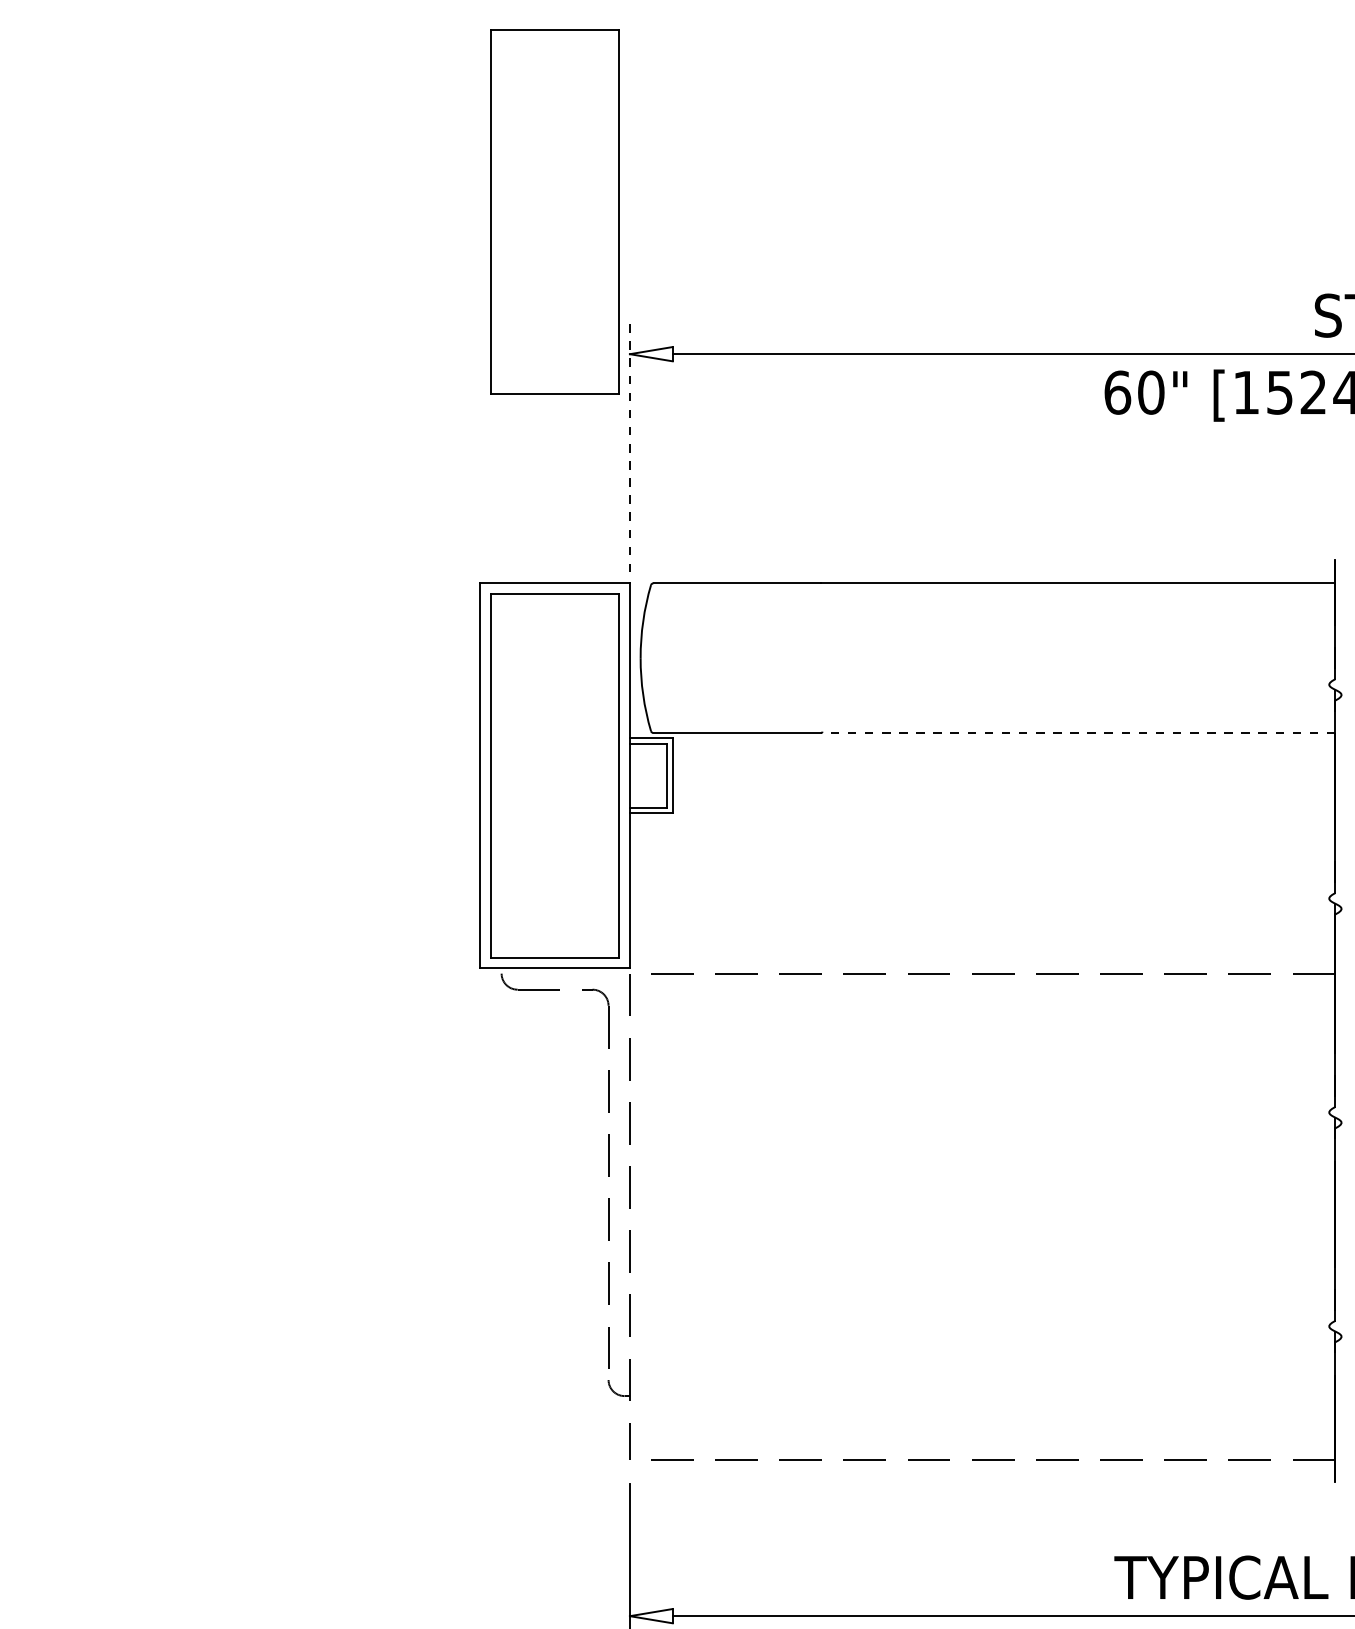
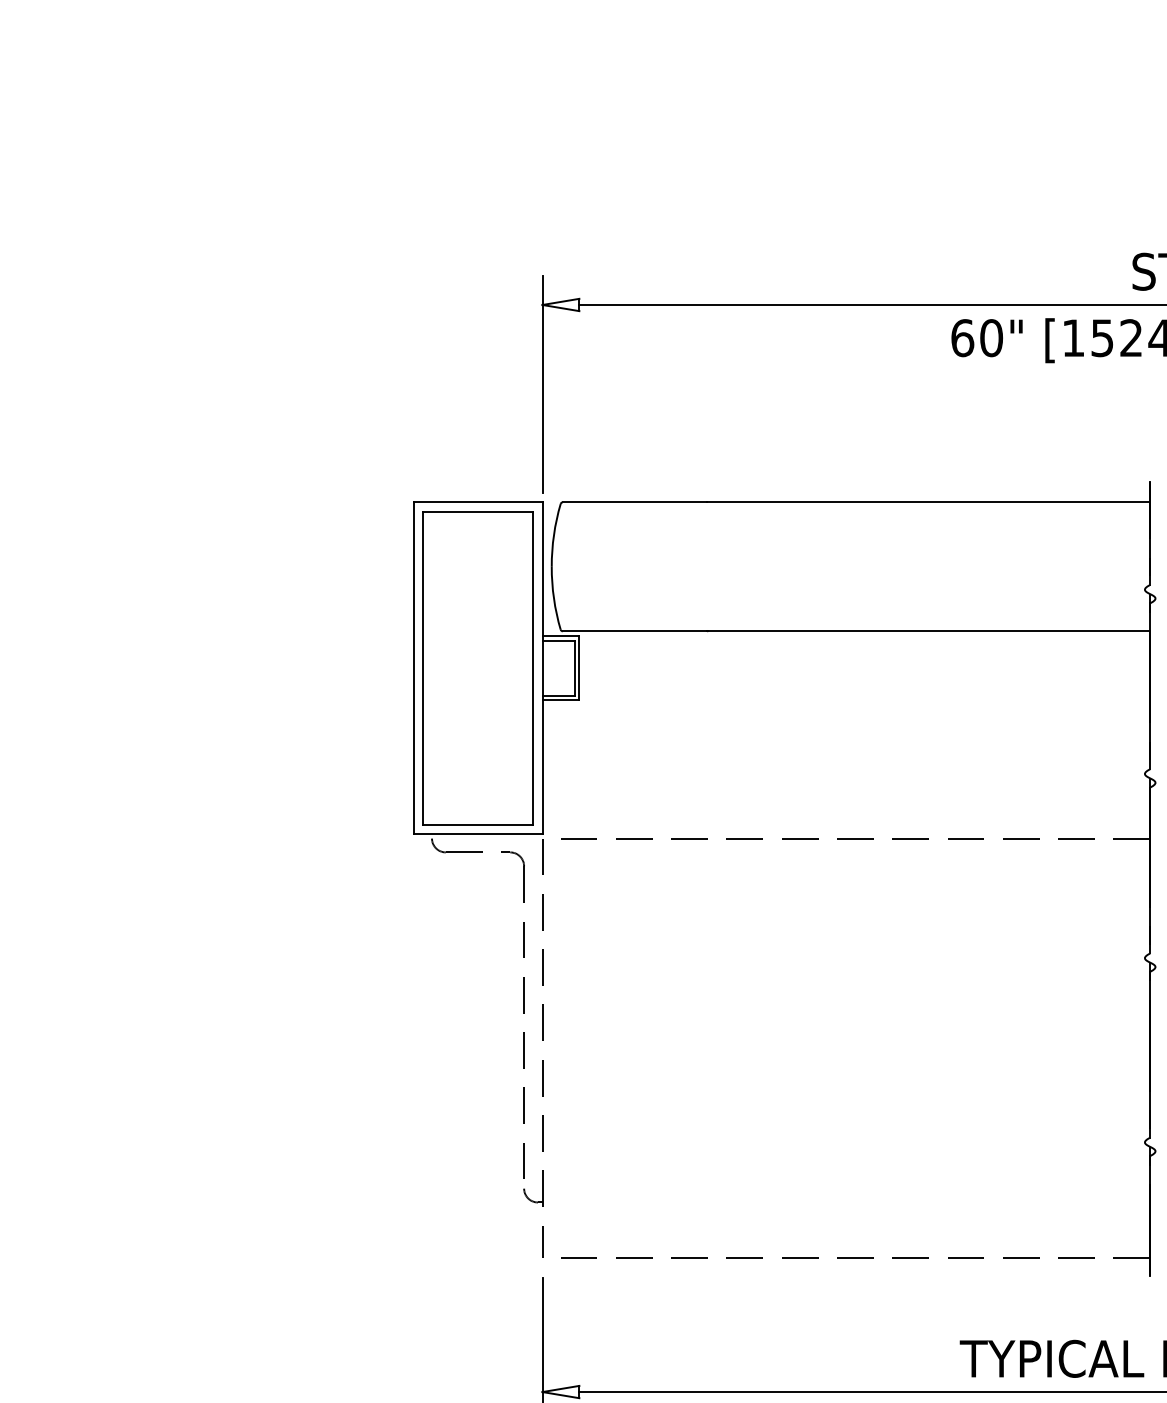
part: (554, 211) -> (477, 182), removed
line: (629, 445) -> (542, 383), dashed -> solid
line: (1077, 733) -> (928, 631), dashed -> solid

